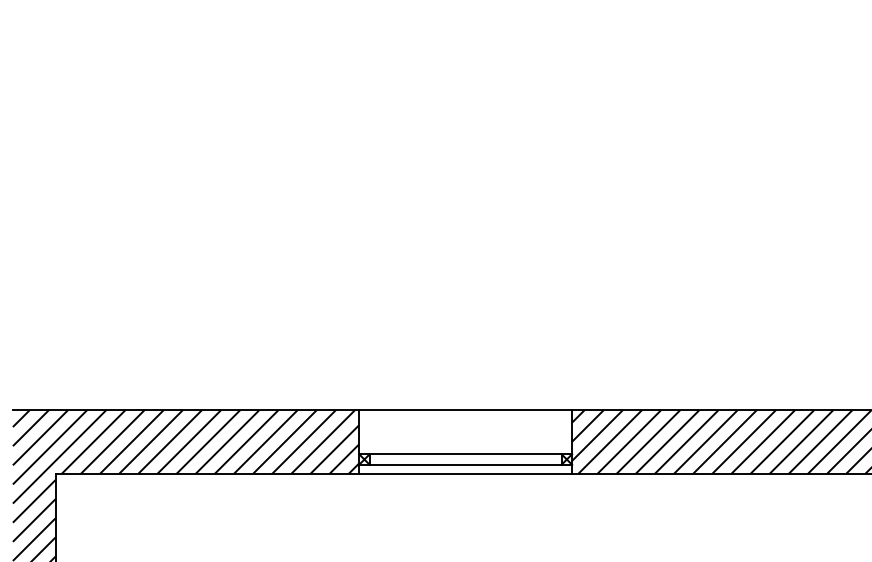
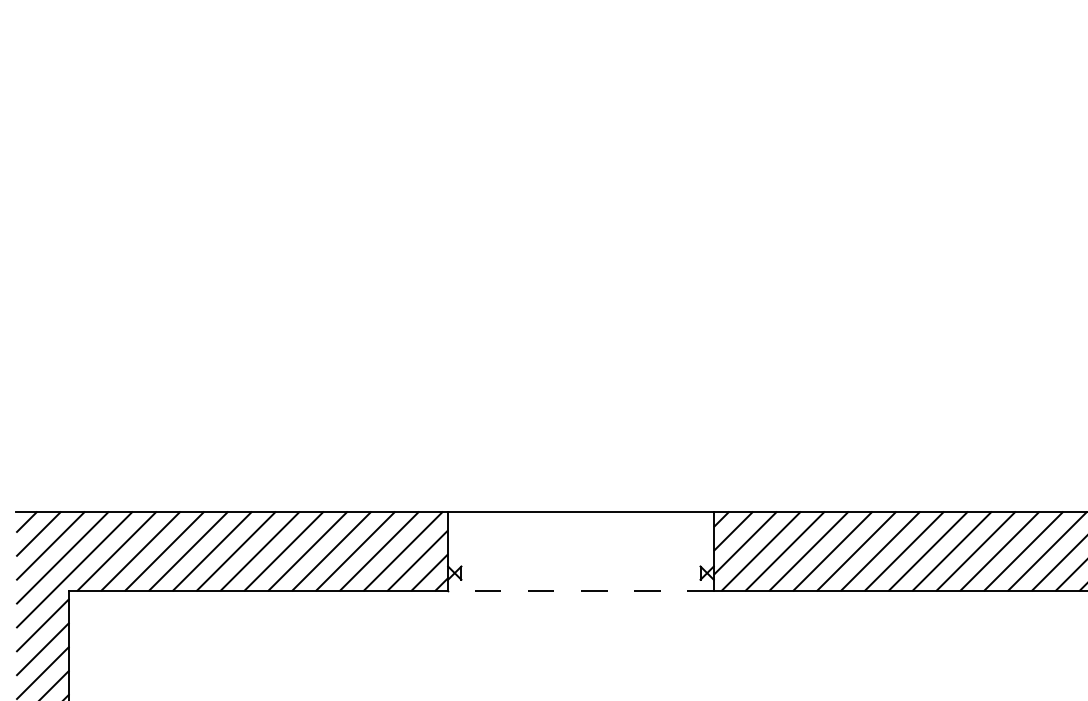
line: (465, 454) -> (580, 566), removed
line: (465, 464) -> (580, 579), removed
line: (465, 474) -> (580, 591), solid -> dashed

